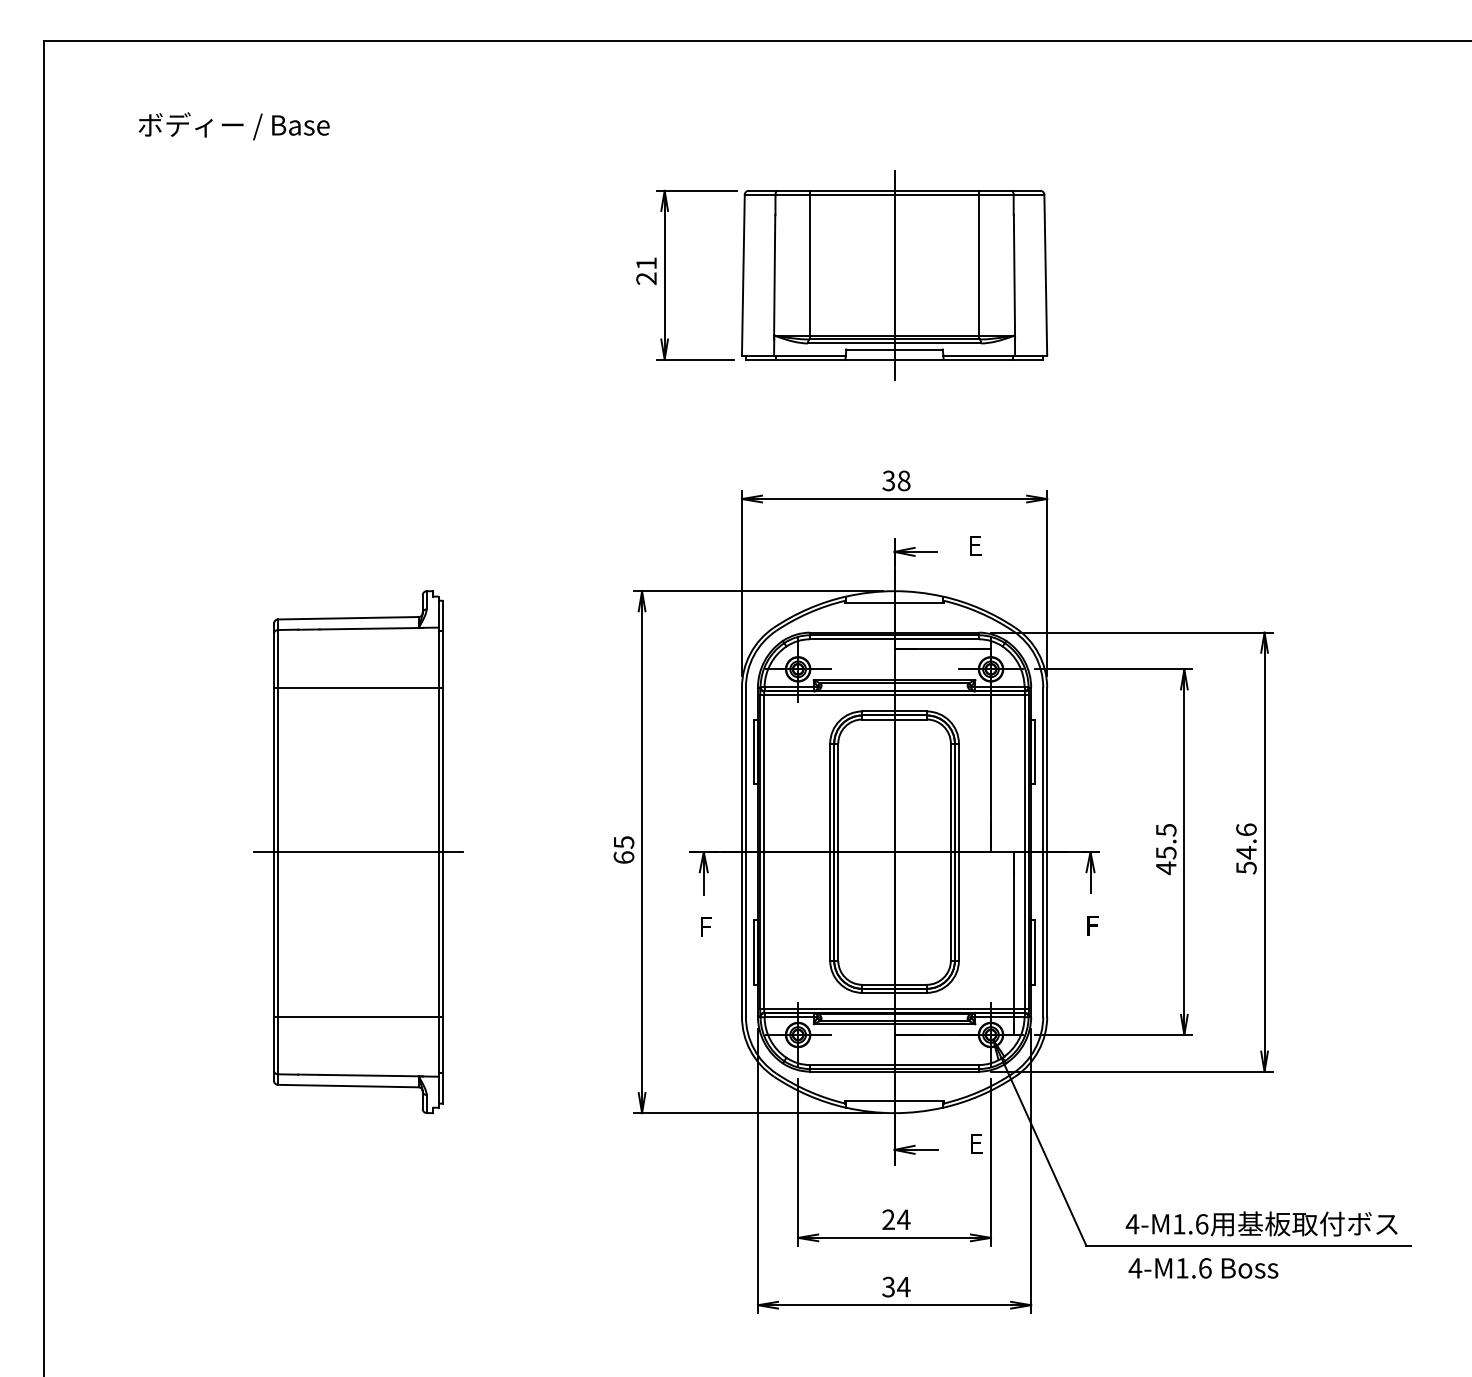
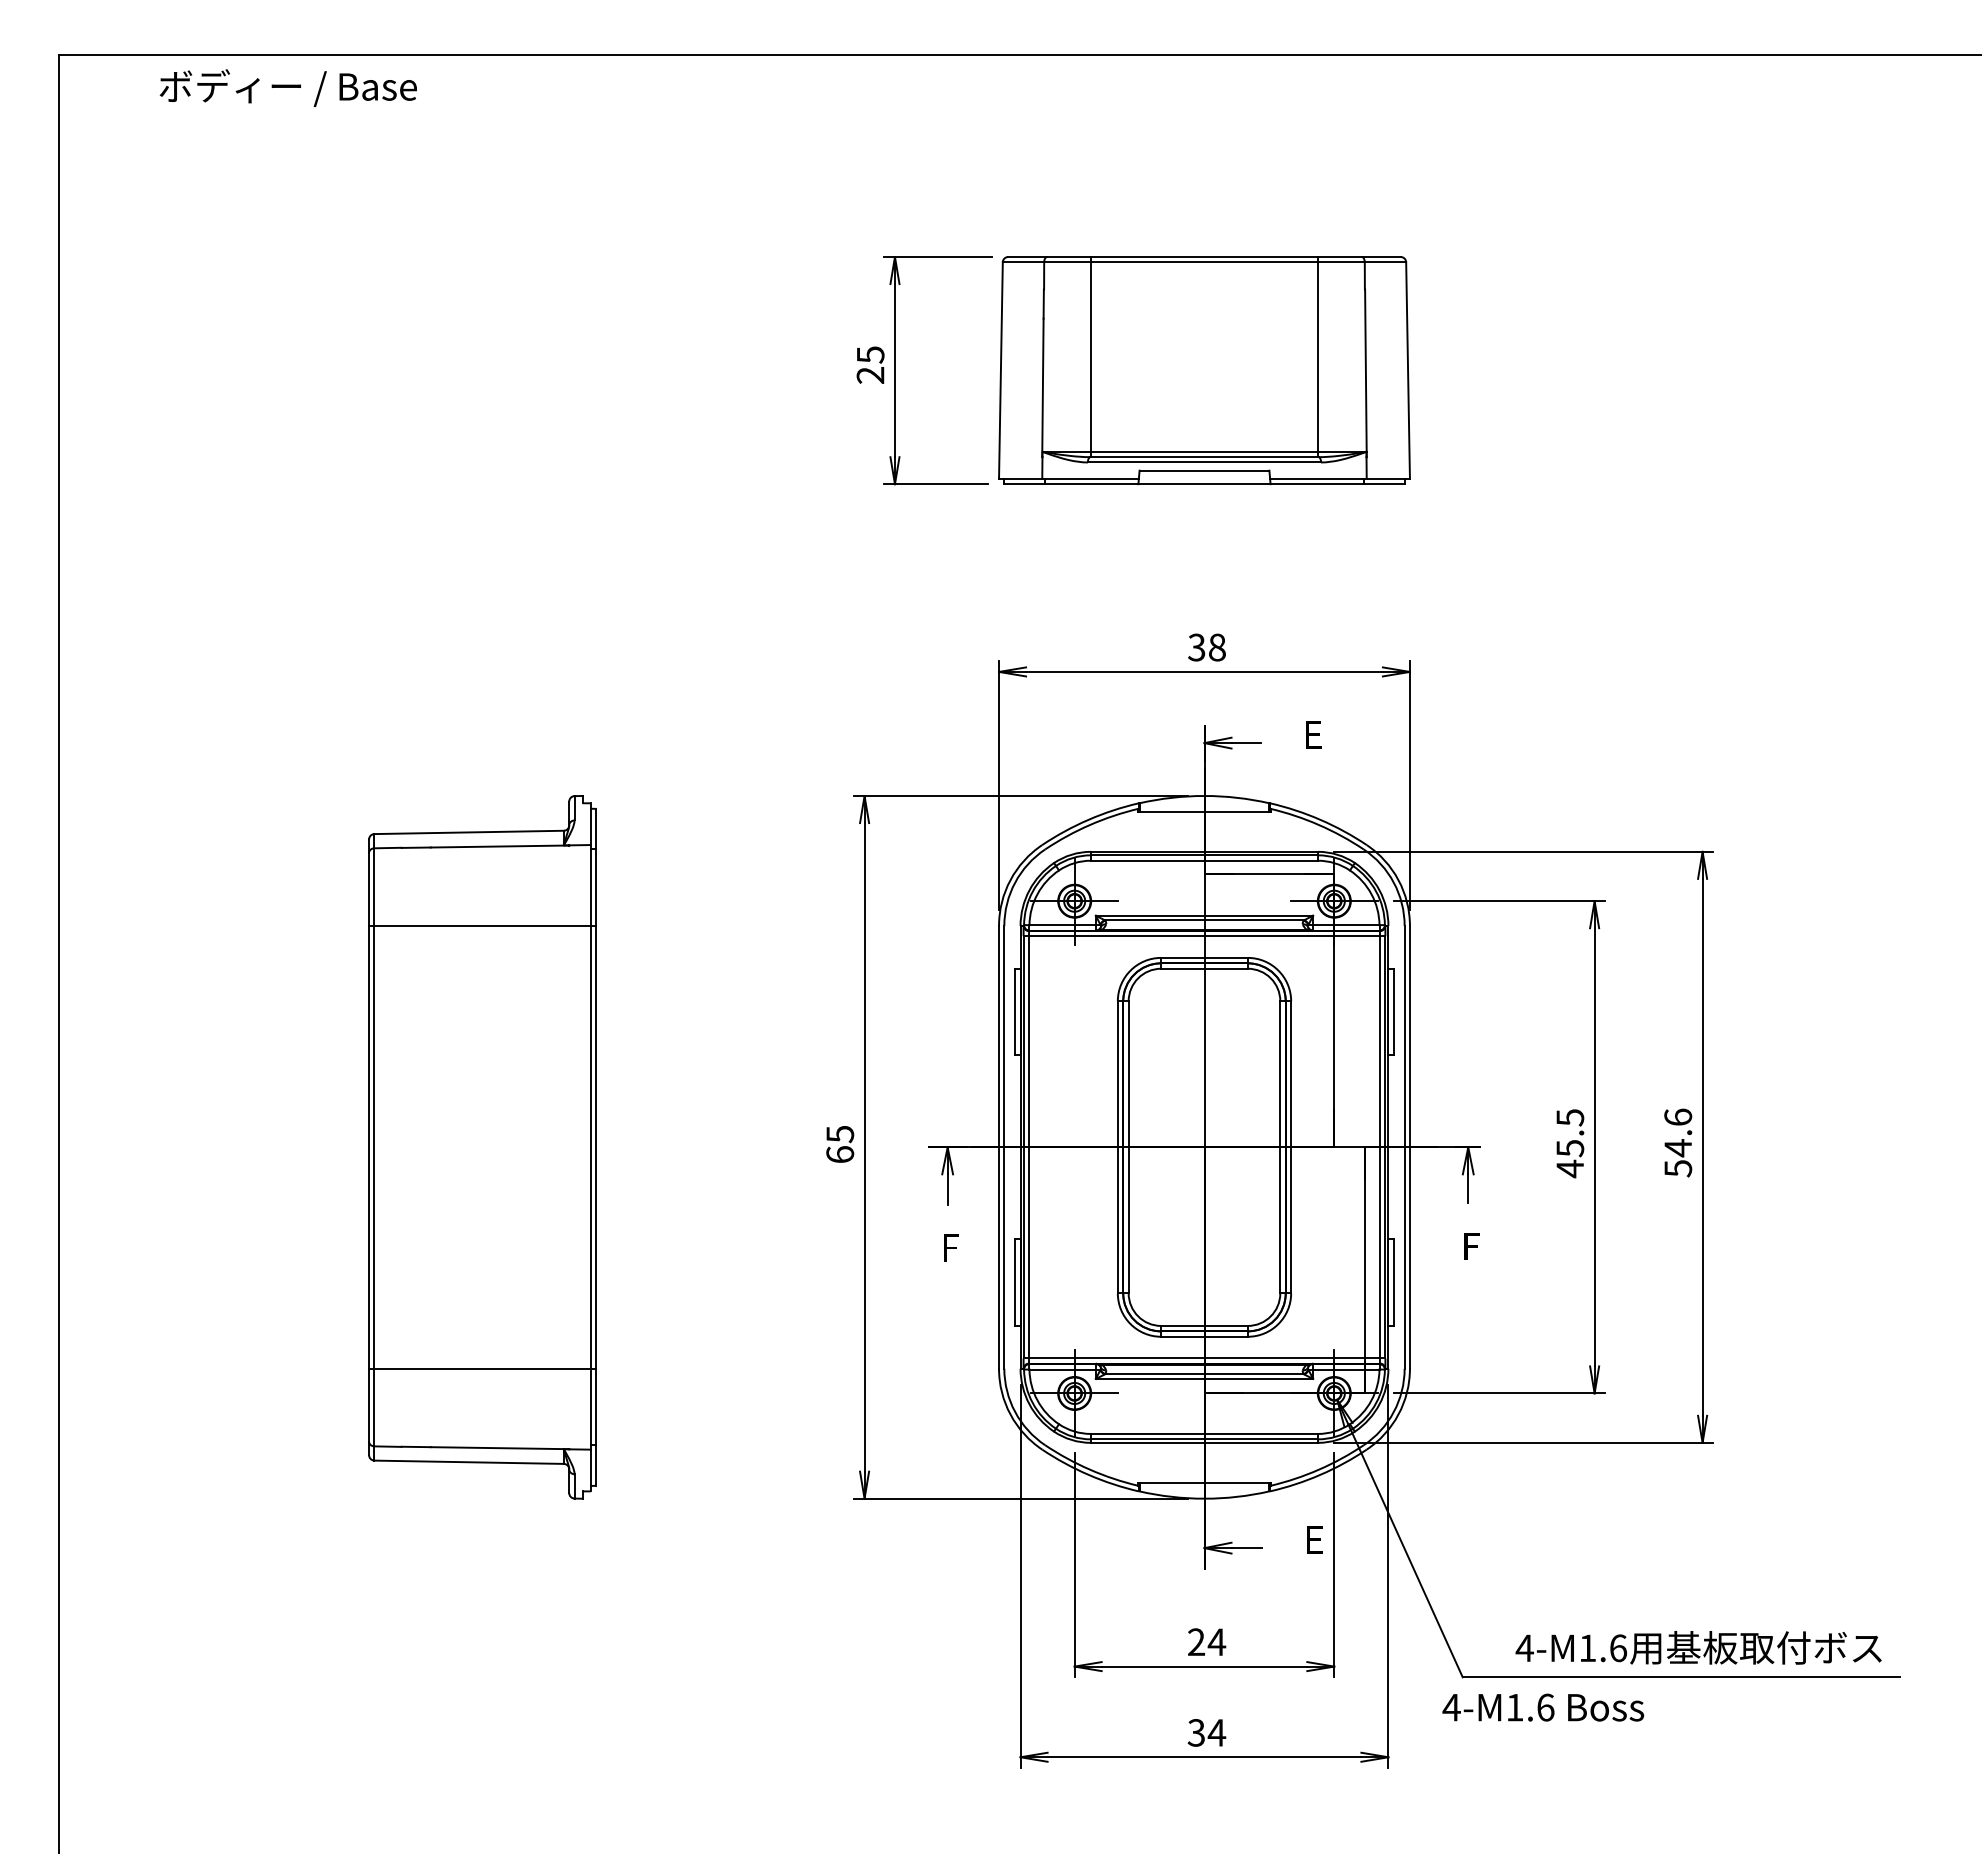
text: (233, 125) -> (287, 87), moved
text: (646, 263) -> (870, 354), 21 -> 25
line: (894, 275) -> (1204, 370), removed
line: (358, 852) -> (482, 1147), removed
text: (1203, 1268) -> (1543, 1707), moved

